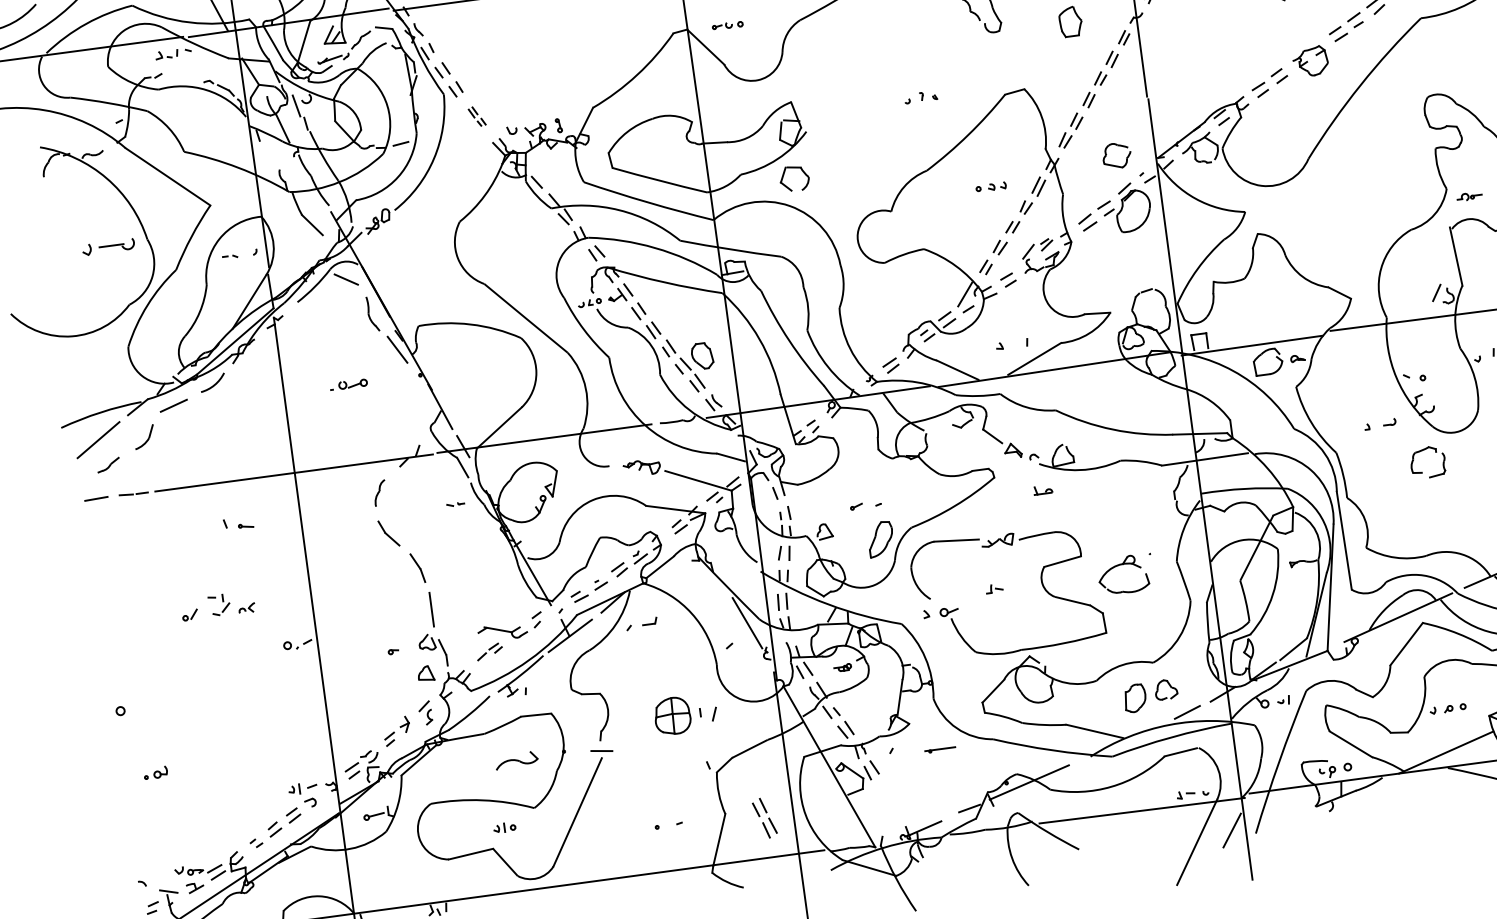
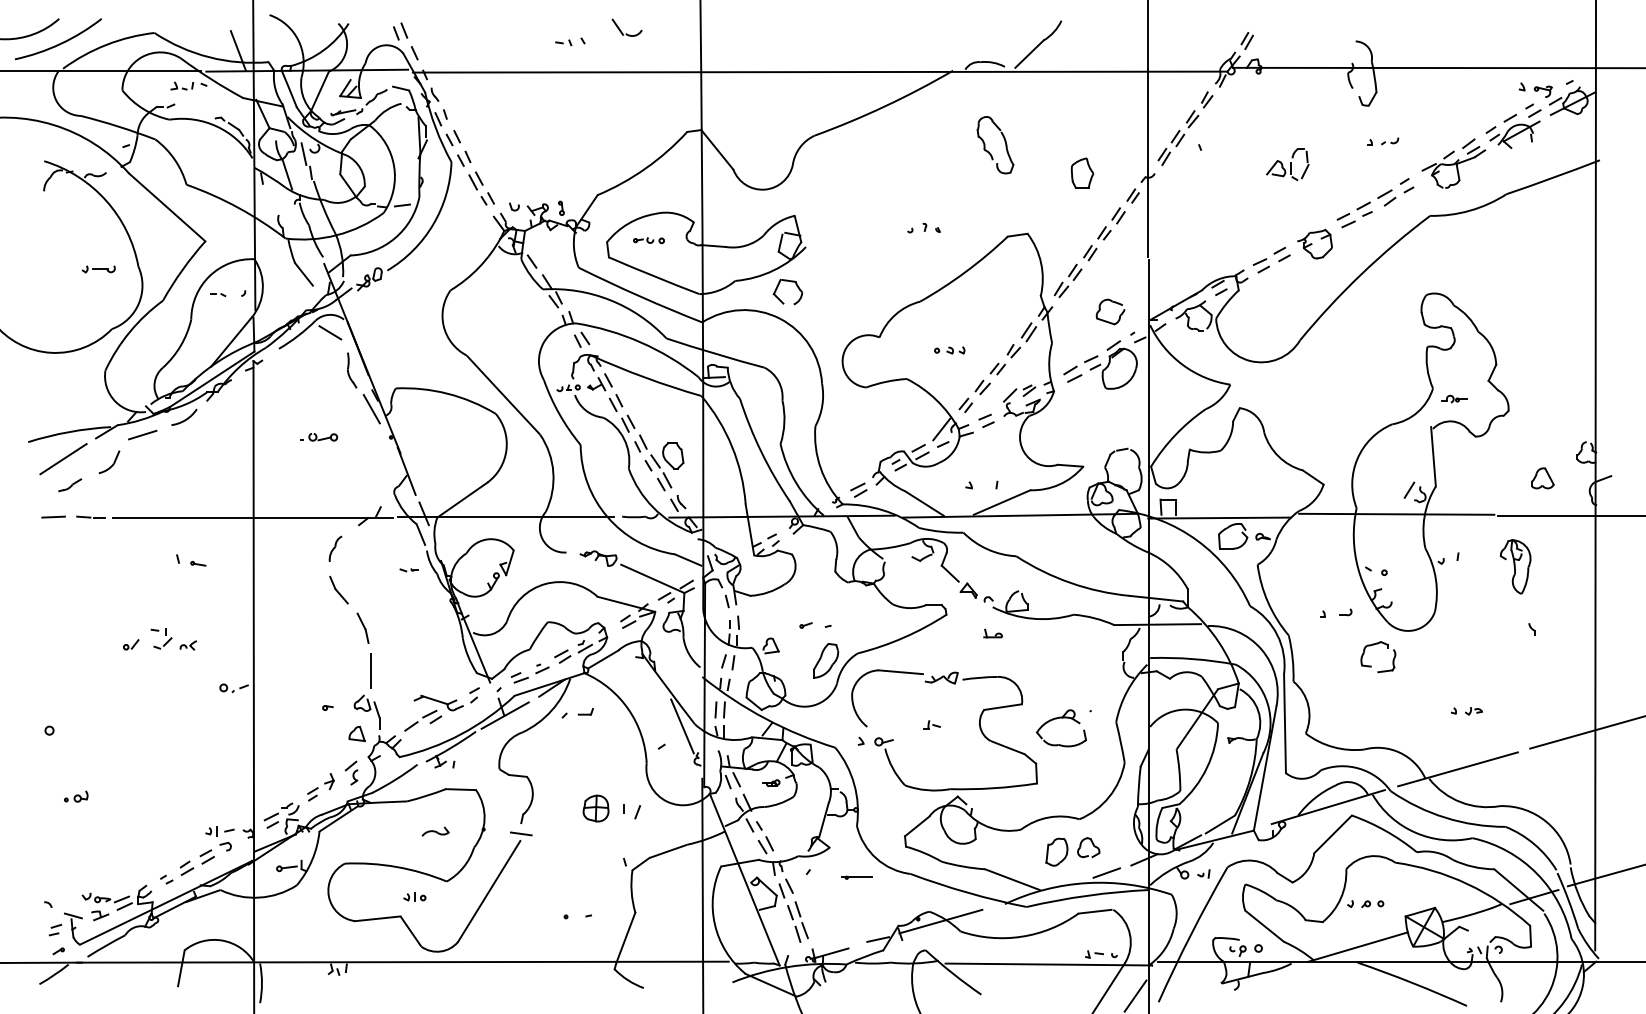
part: (727, 25) -> (648, 240), moved
part: (477, 116) -> (481, 188), size x1.67
part: (990, 187) -> (949, 350), moved
part: (108, 247) -> (98, 269), size x0.62
part: (489, 651) -> (423, 720), size x1.43
part: (672, 716) -> (595, 808), size x0.71
part: (516, 760) -> (435, 831), size x0.62
part: (764, 817) -> (797, 921), moved

